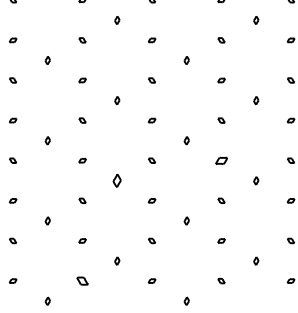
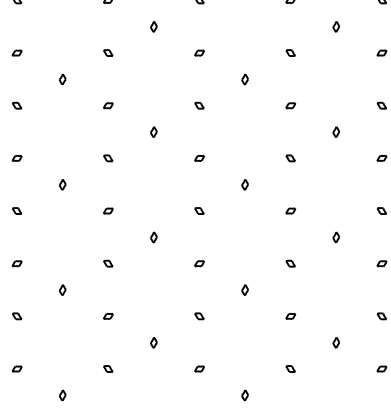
part: (221, 160) -> (290, 210), size x0.62
part: (117, 180) -> (154, 237), size x0.62
part: (82, 280) -> (108, 368), size x0.62

